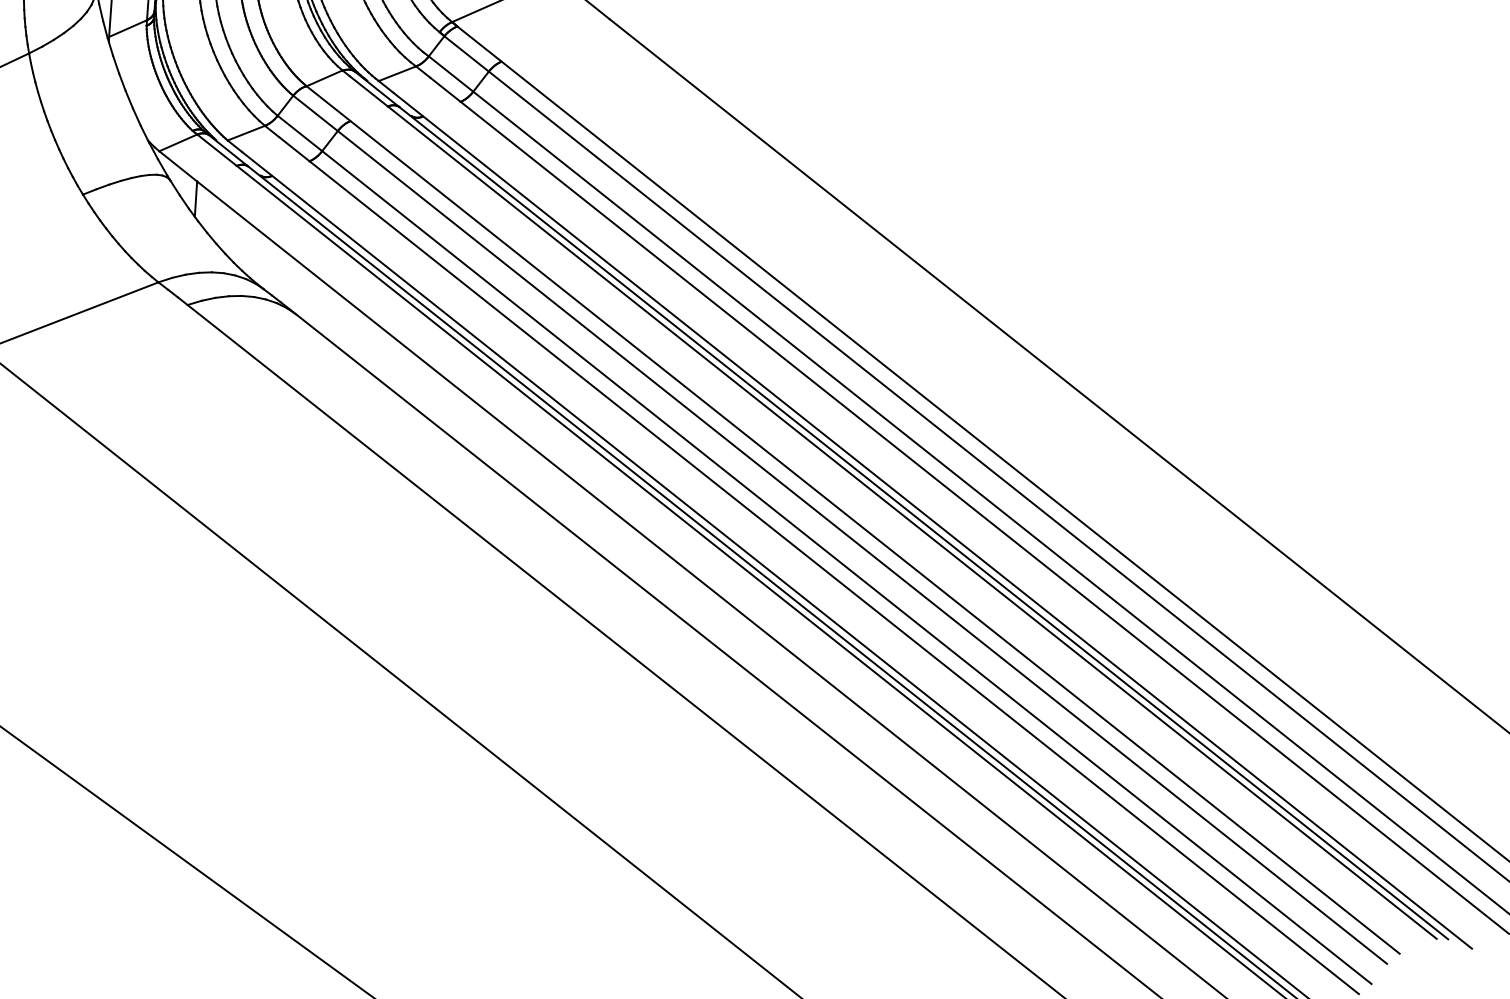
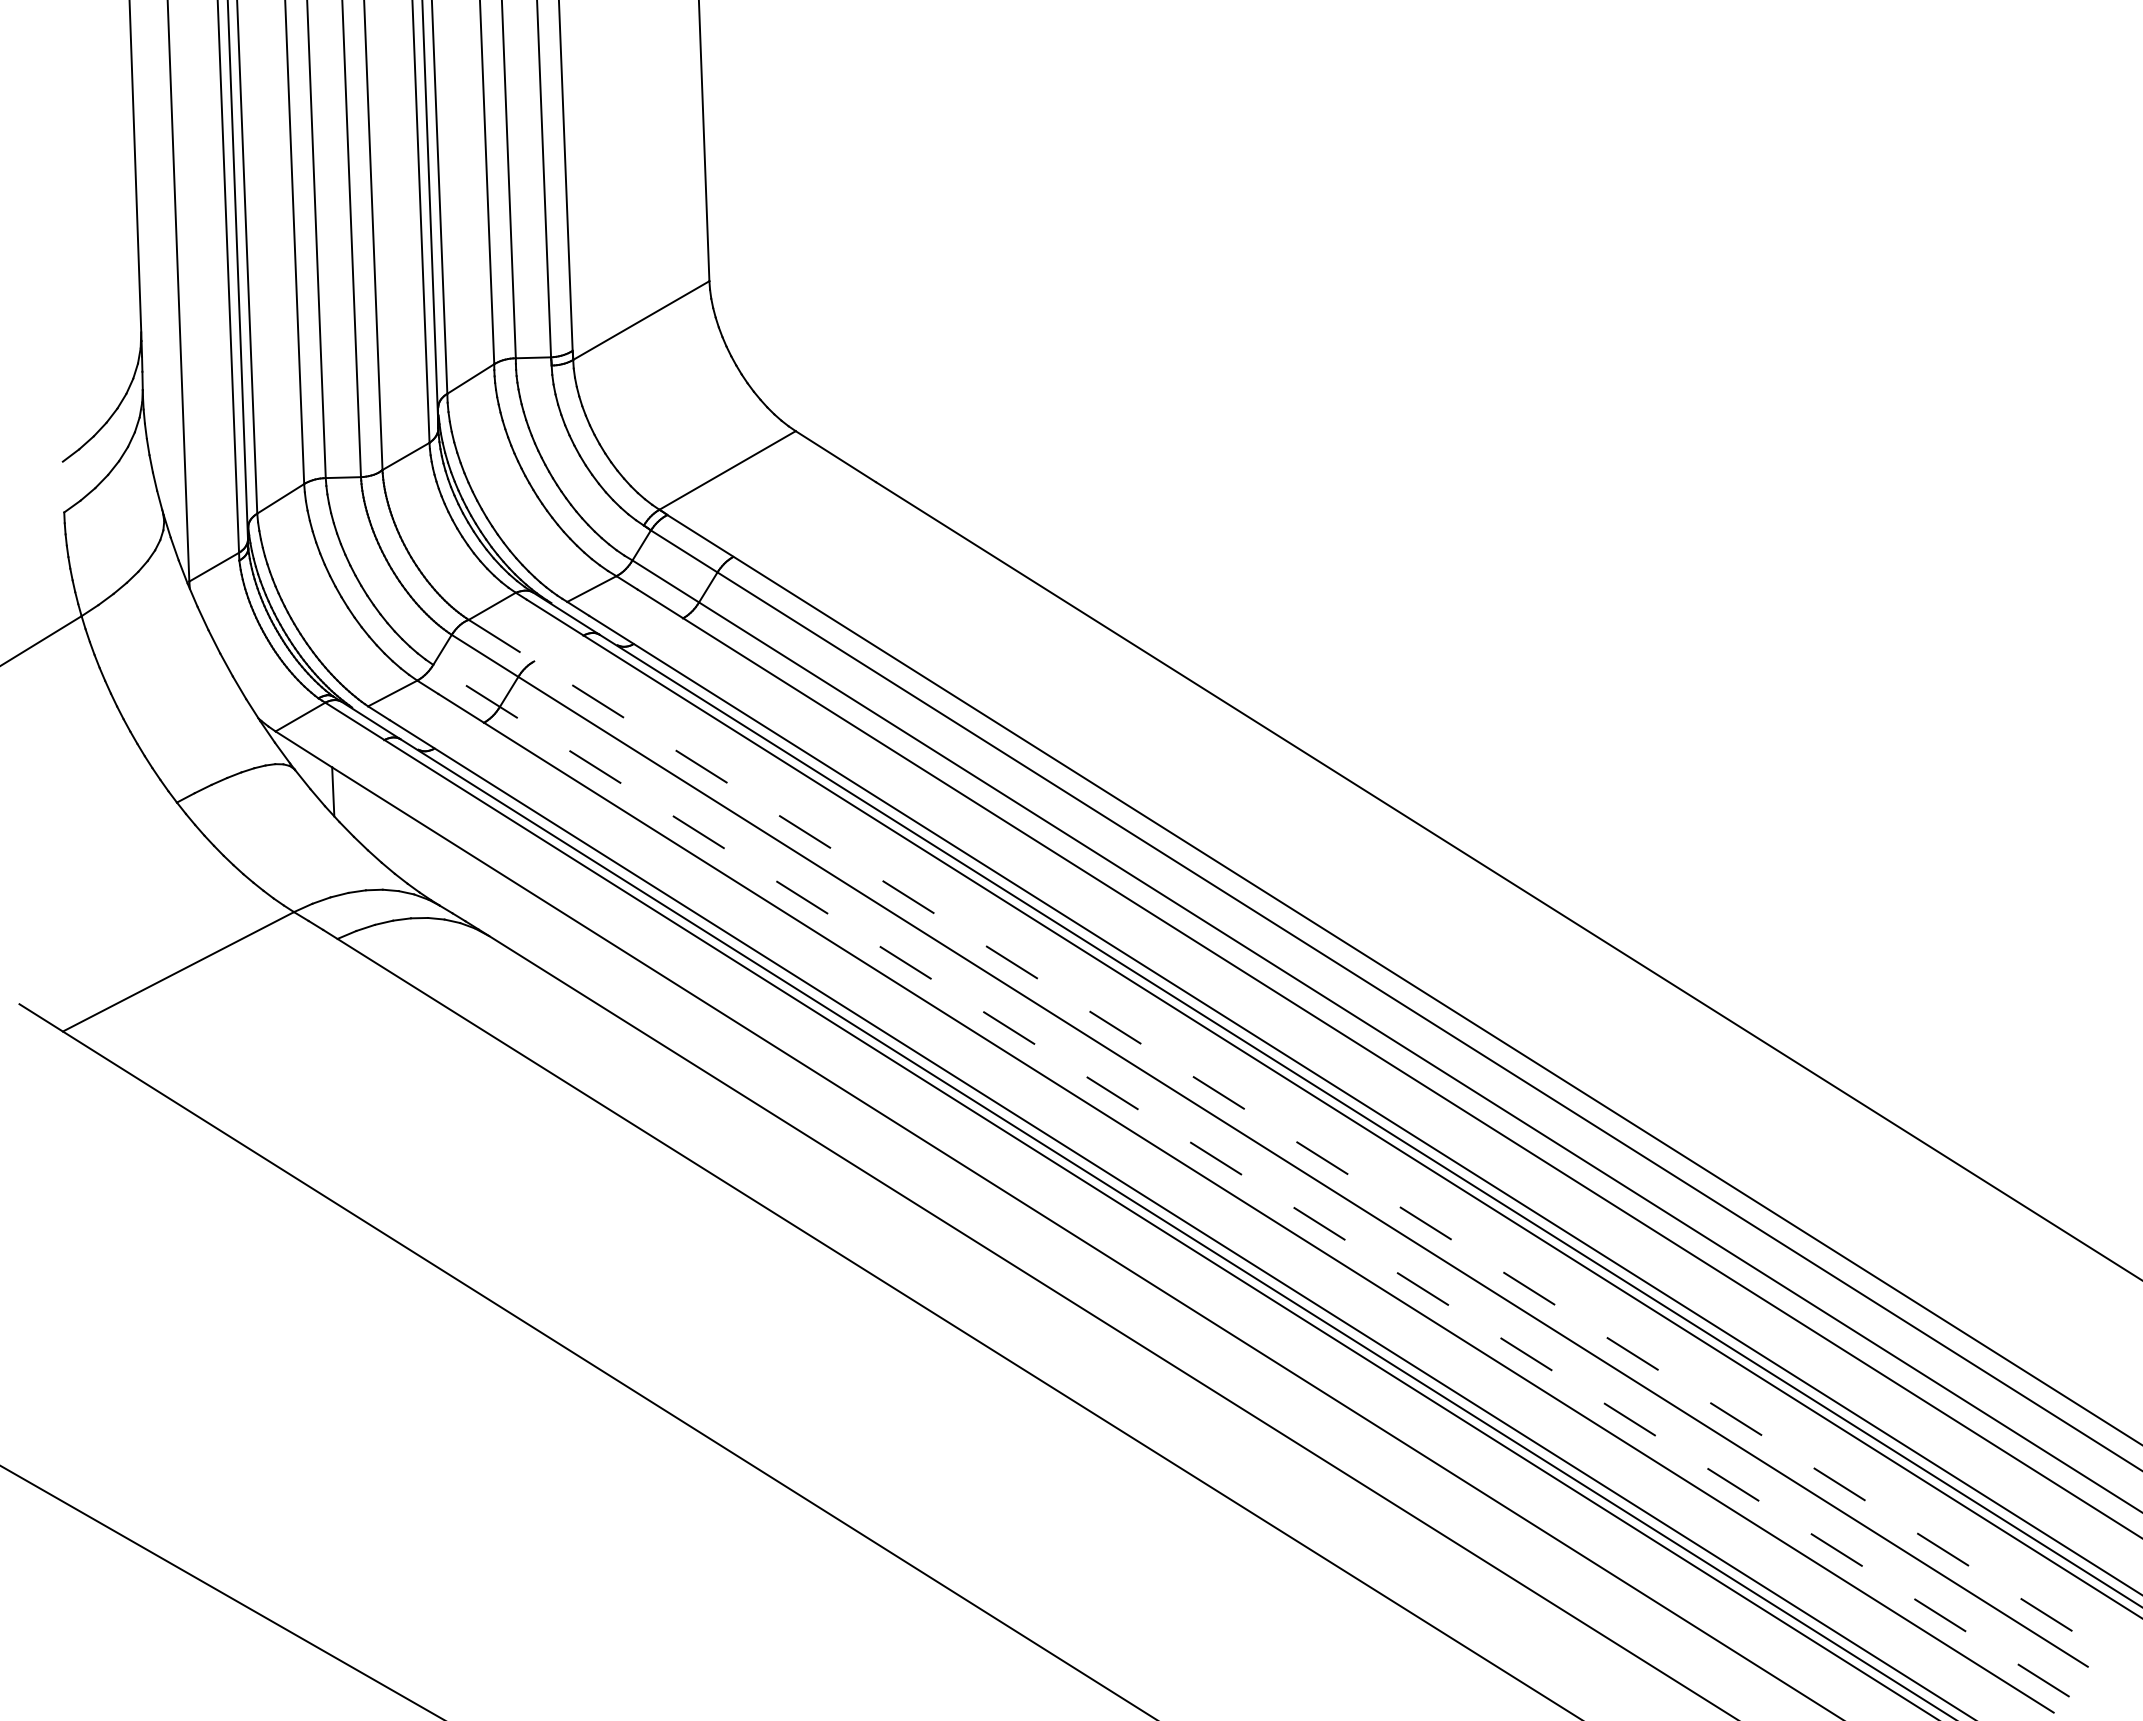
line: (853, 520) -> (1286, 1135), solid -> dashed
line: (824, 549) -> (1251, 1180), solid -> dashed

